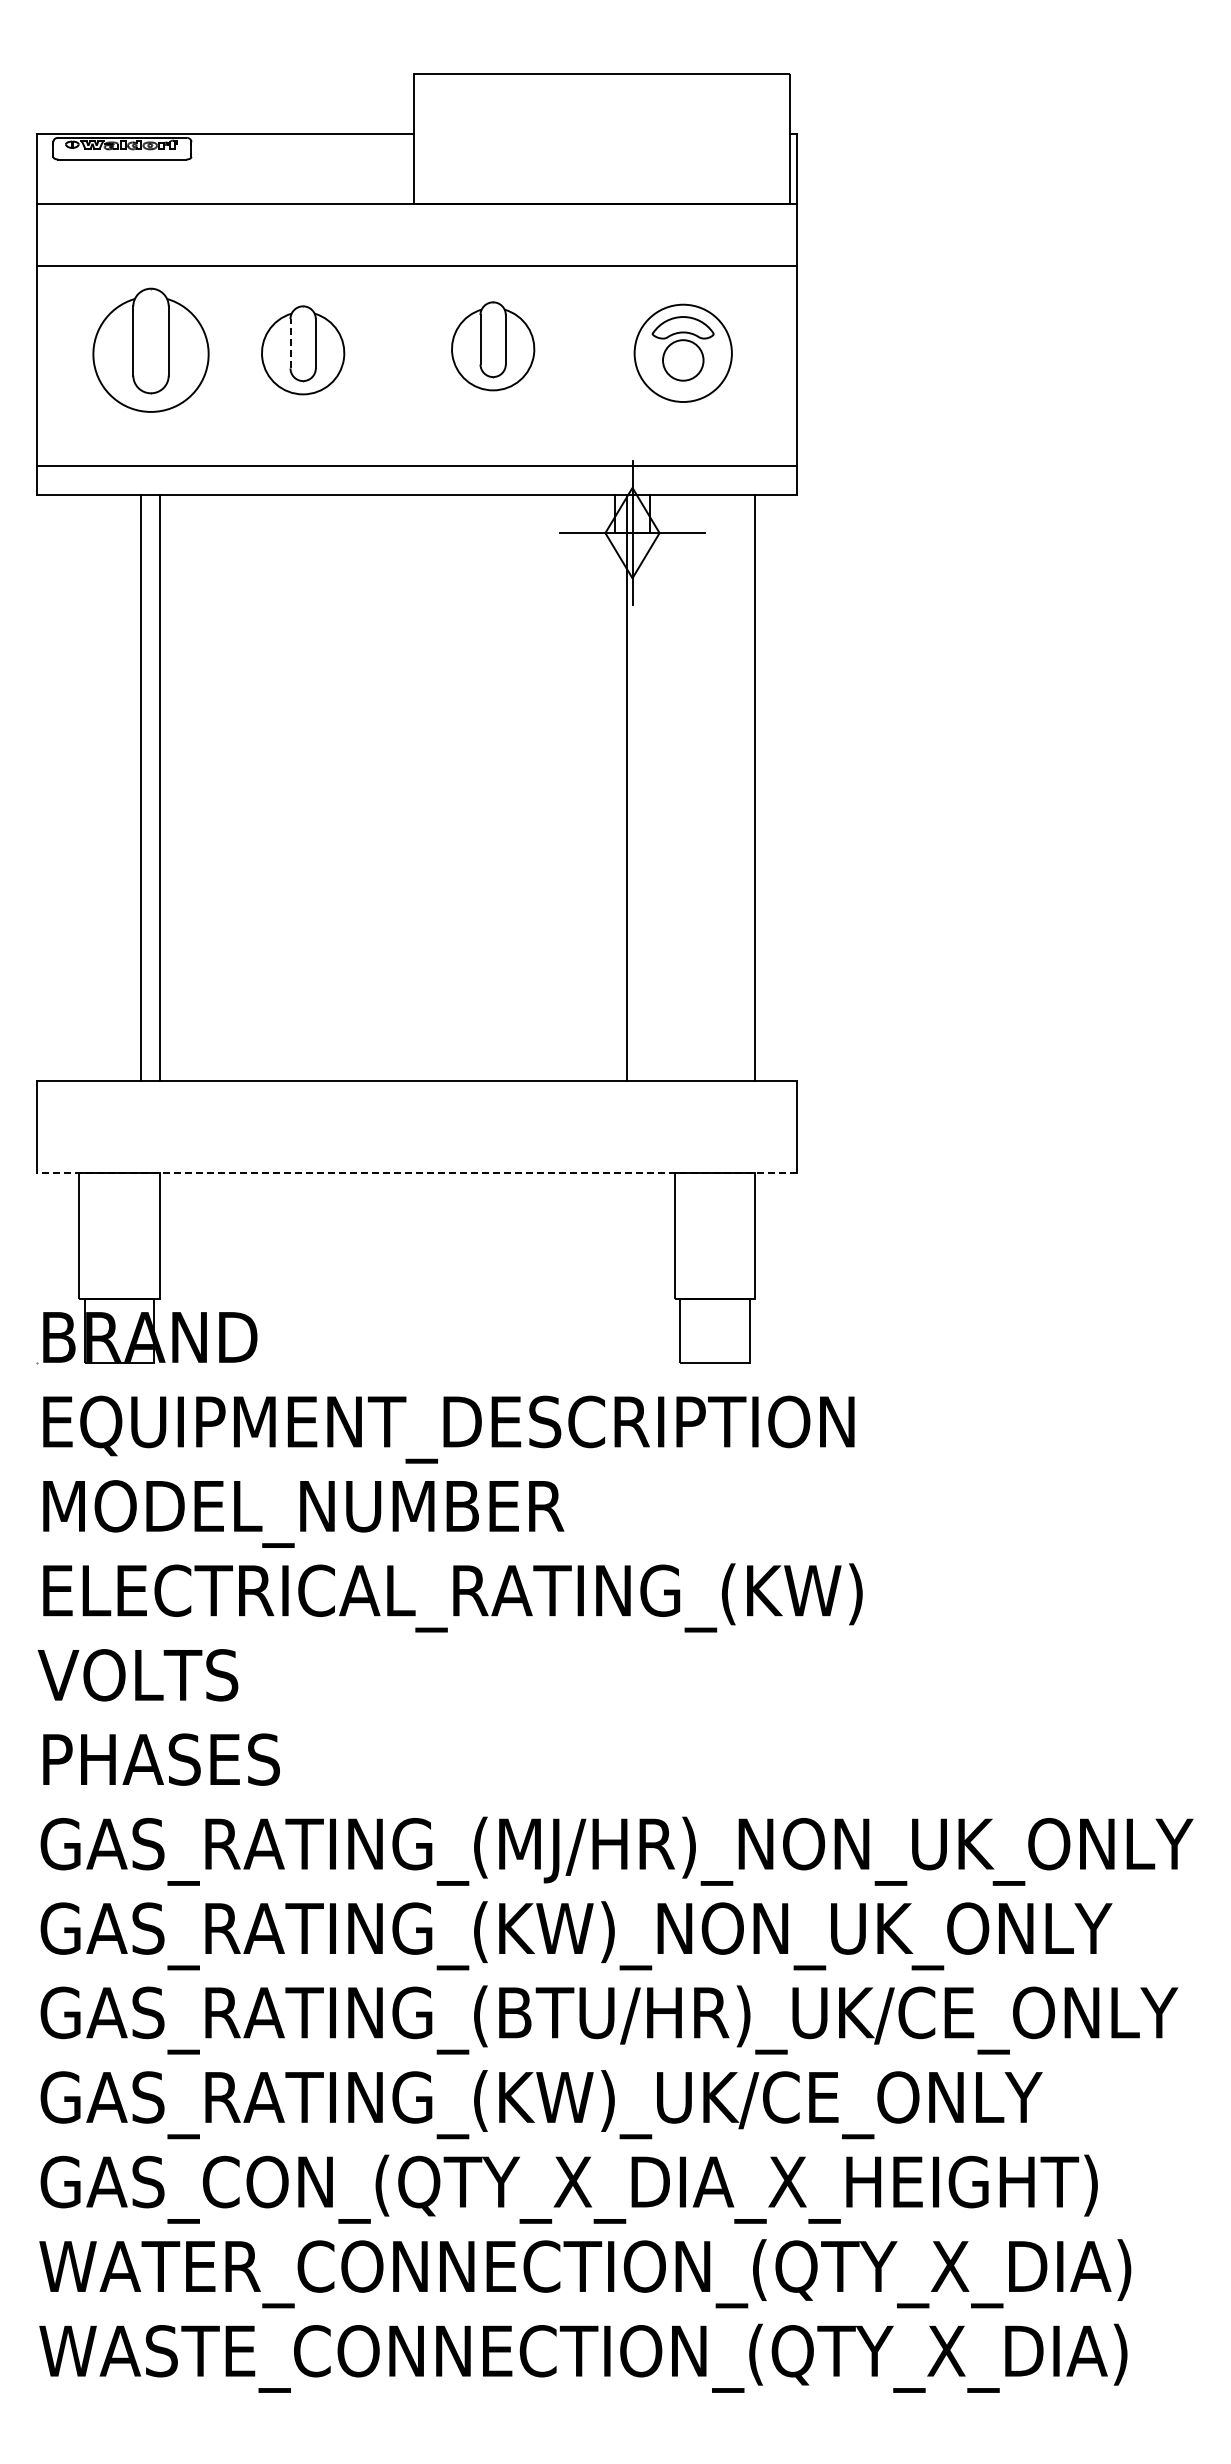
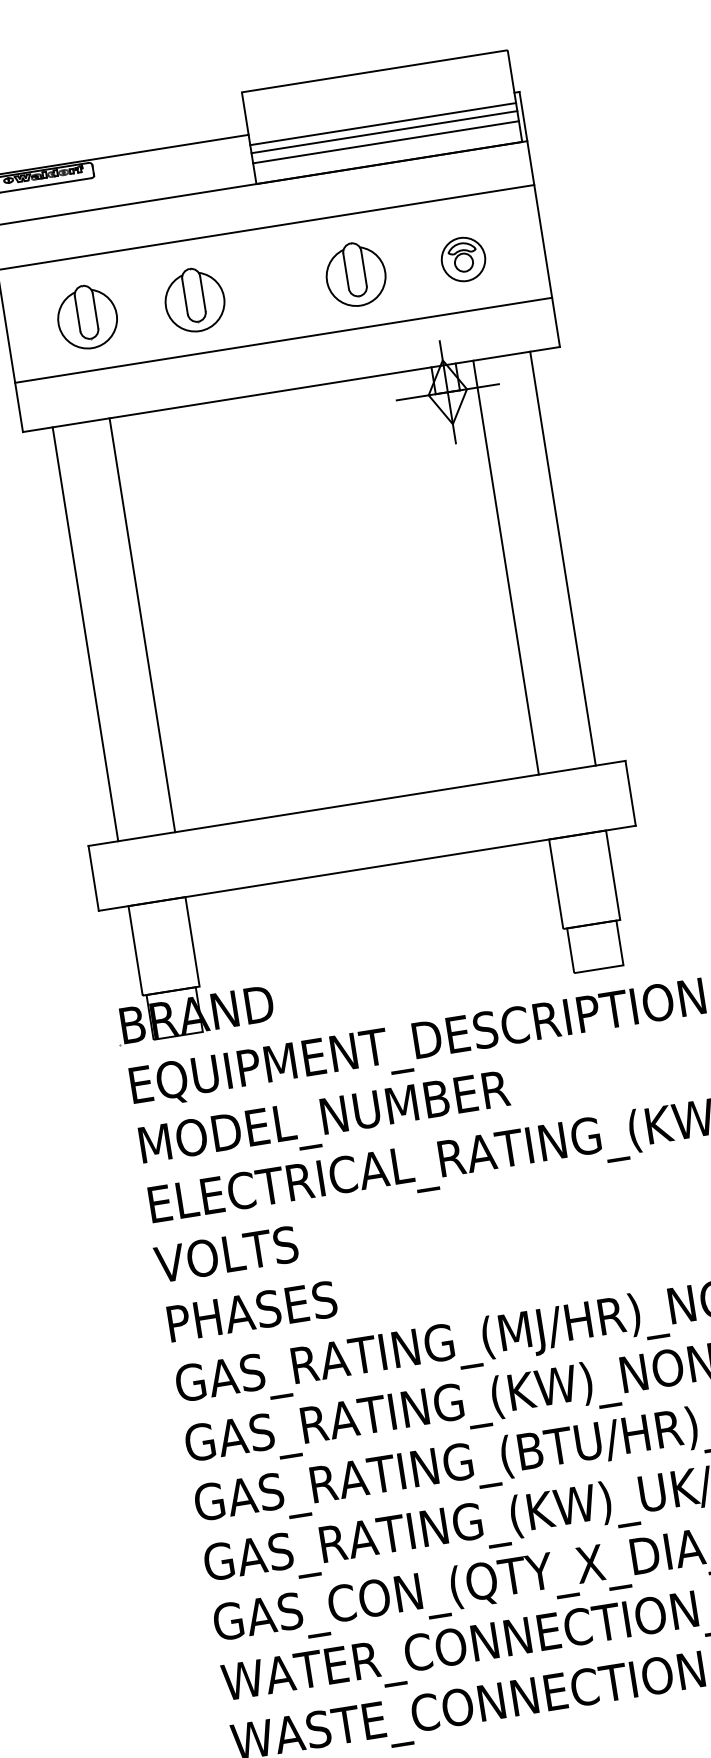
line: (601, 148) -> (382, 124), added
line: (601, 160) -> (384, 132), added
line: (601, 174) -> (385, 142), added
line: (290, 343) -> (185, 296), dashed -> solid
part: (493, 346) -> (356, 274), moved
part: (151, 350) -> (87, 317), size x0.71
part: (682, 352) -> (462, 259), size x0.62
line: (417, 466) -> (283, 340), moved
line: (141, 787) -> (85, 633), moved
line: (626, 787) -> (505, 567), moved
line: (416, 1172) -> (366, 868), dashed -> solid

